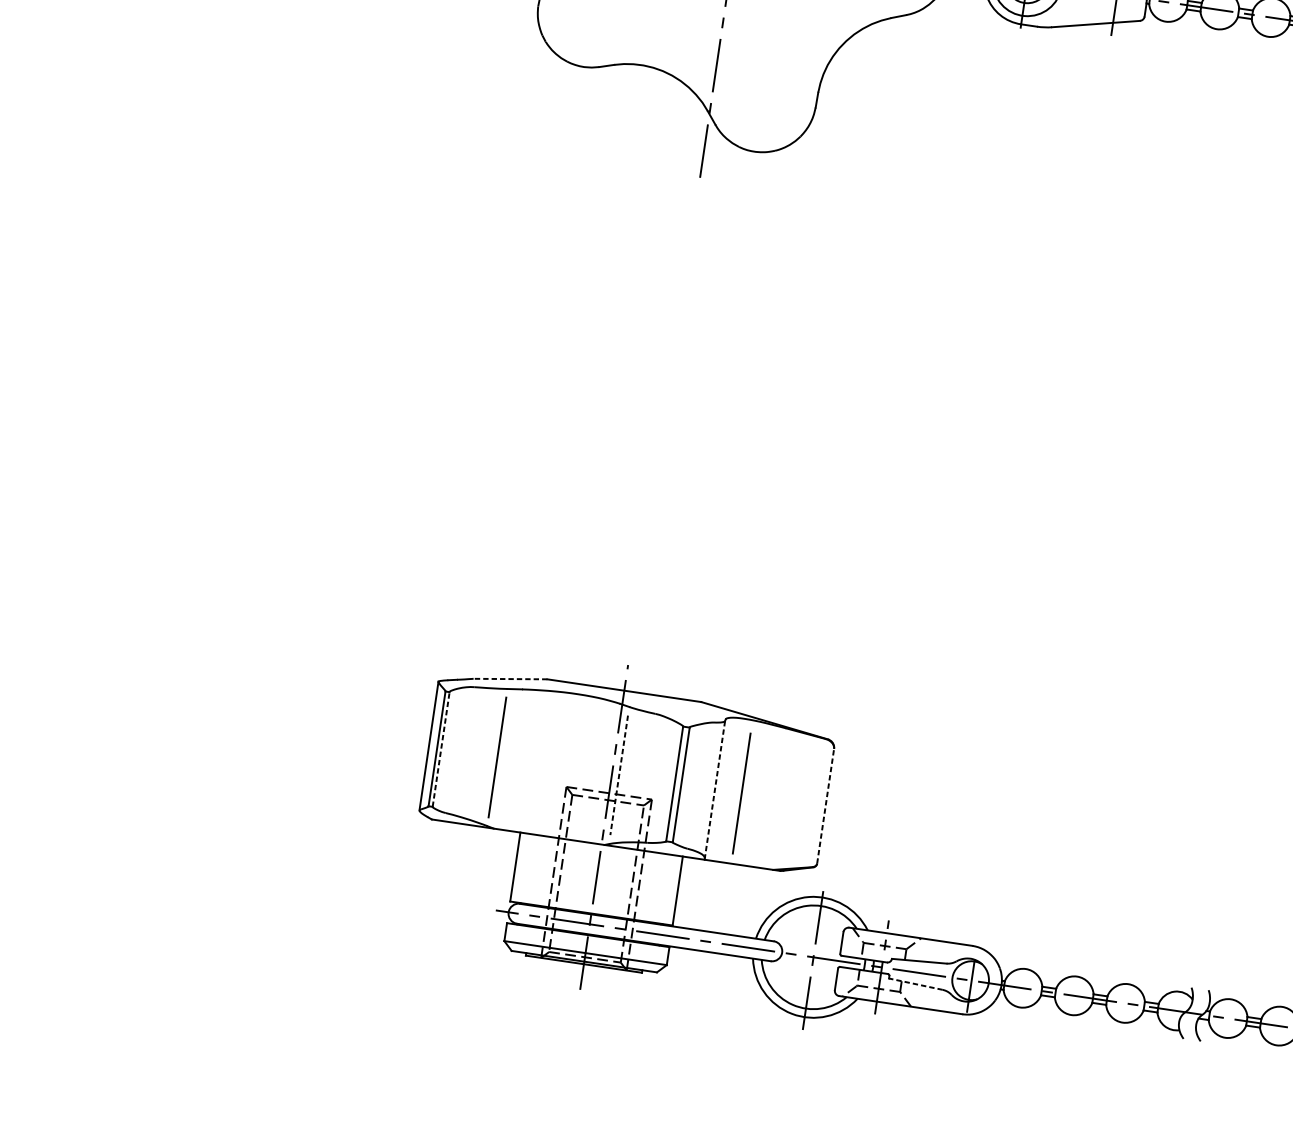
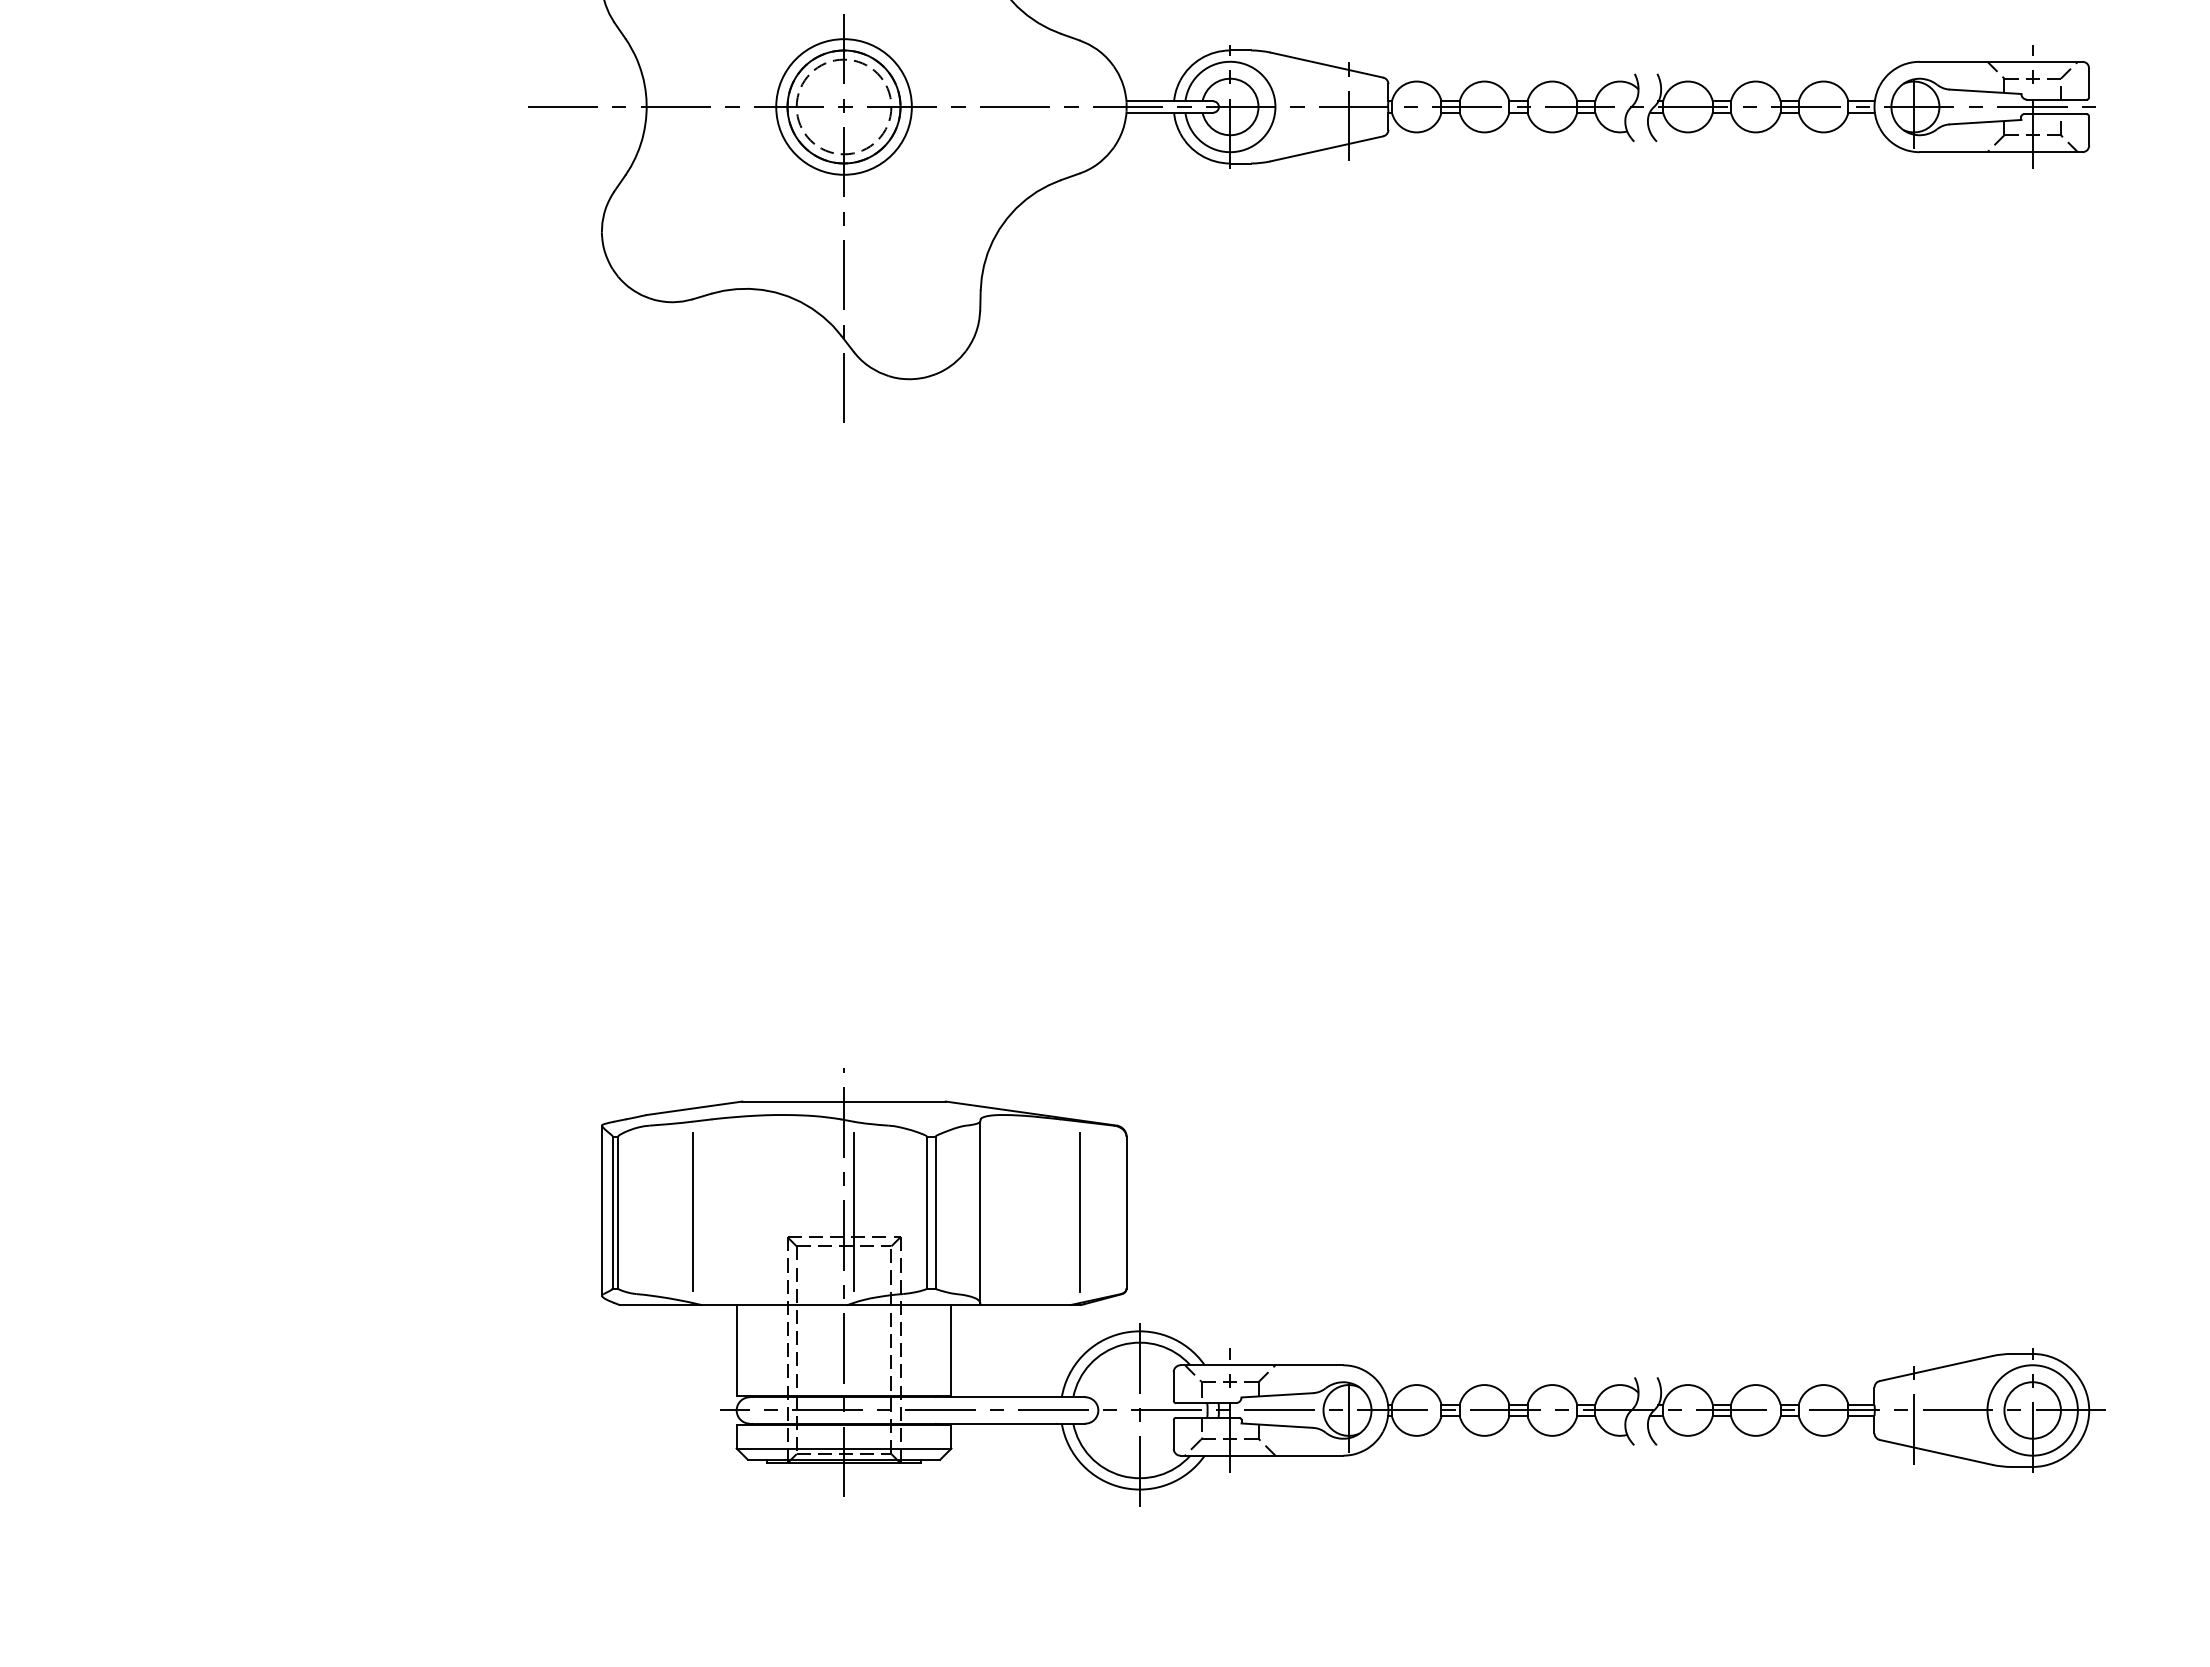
line: (510, 679) -> (694, 1108), dashed -> solid
line: (441, 749) -> (618, 1212), dashed -> solid
line: (619, 775) -> (853, 1212), dashed -> solid
line: (715, 789) -> (980, 1212), dashed -> solid
line: (741, 793) -> (1079, 1212), moved
line: (825, 806) -> (1126, 1212), dashed -> solid
line: (915, 984) -> (1277, 1425), dashed -> solid

